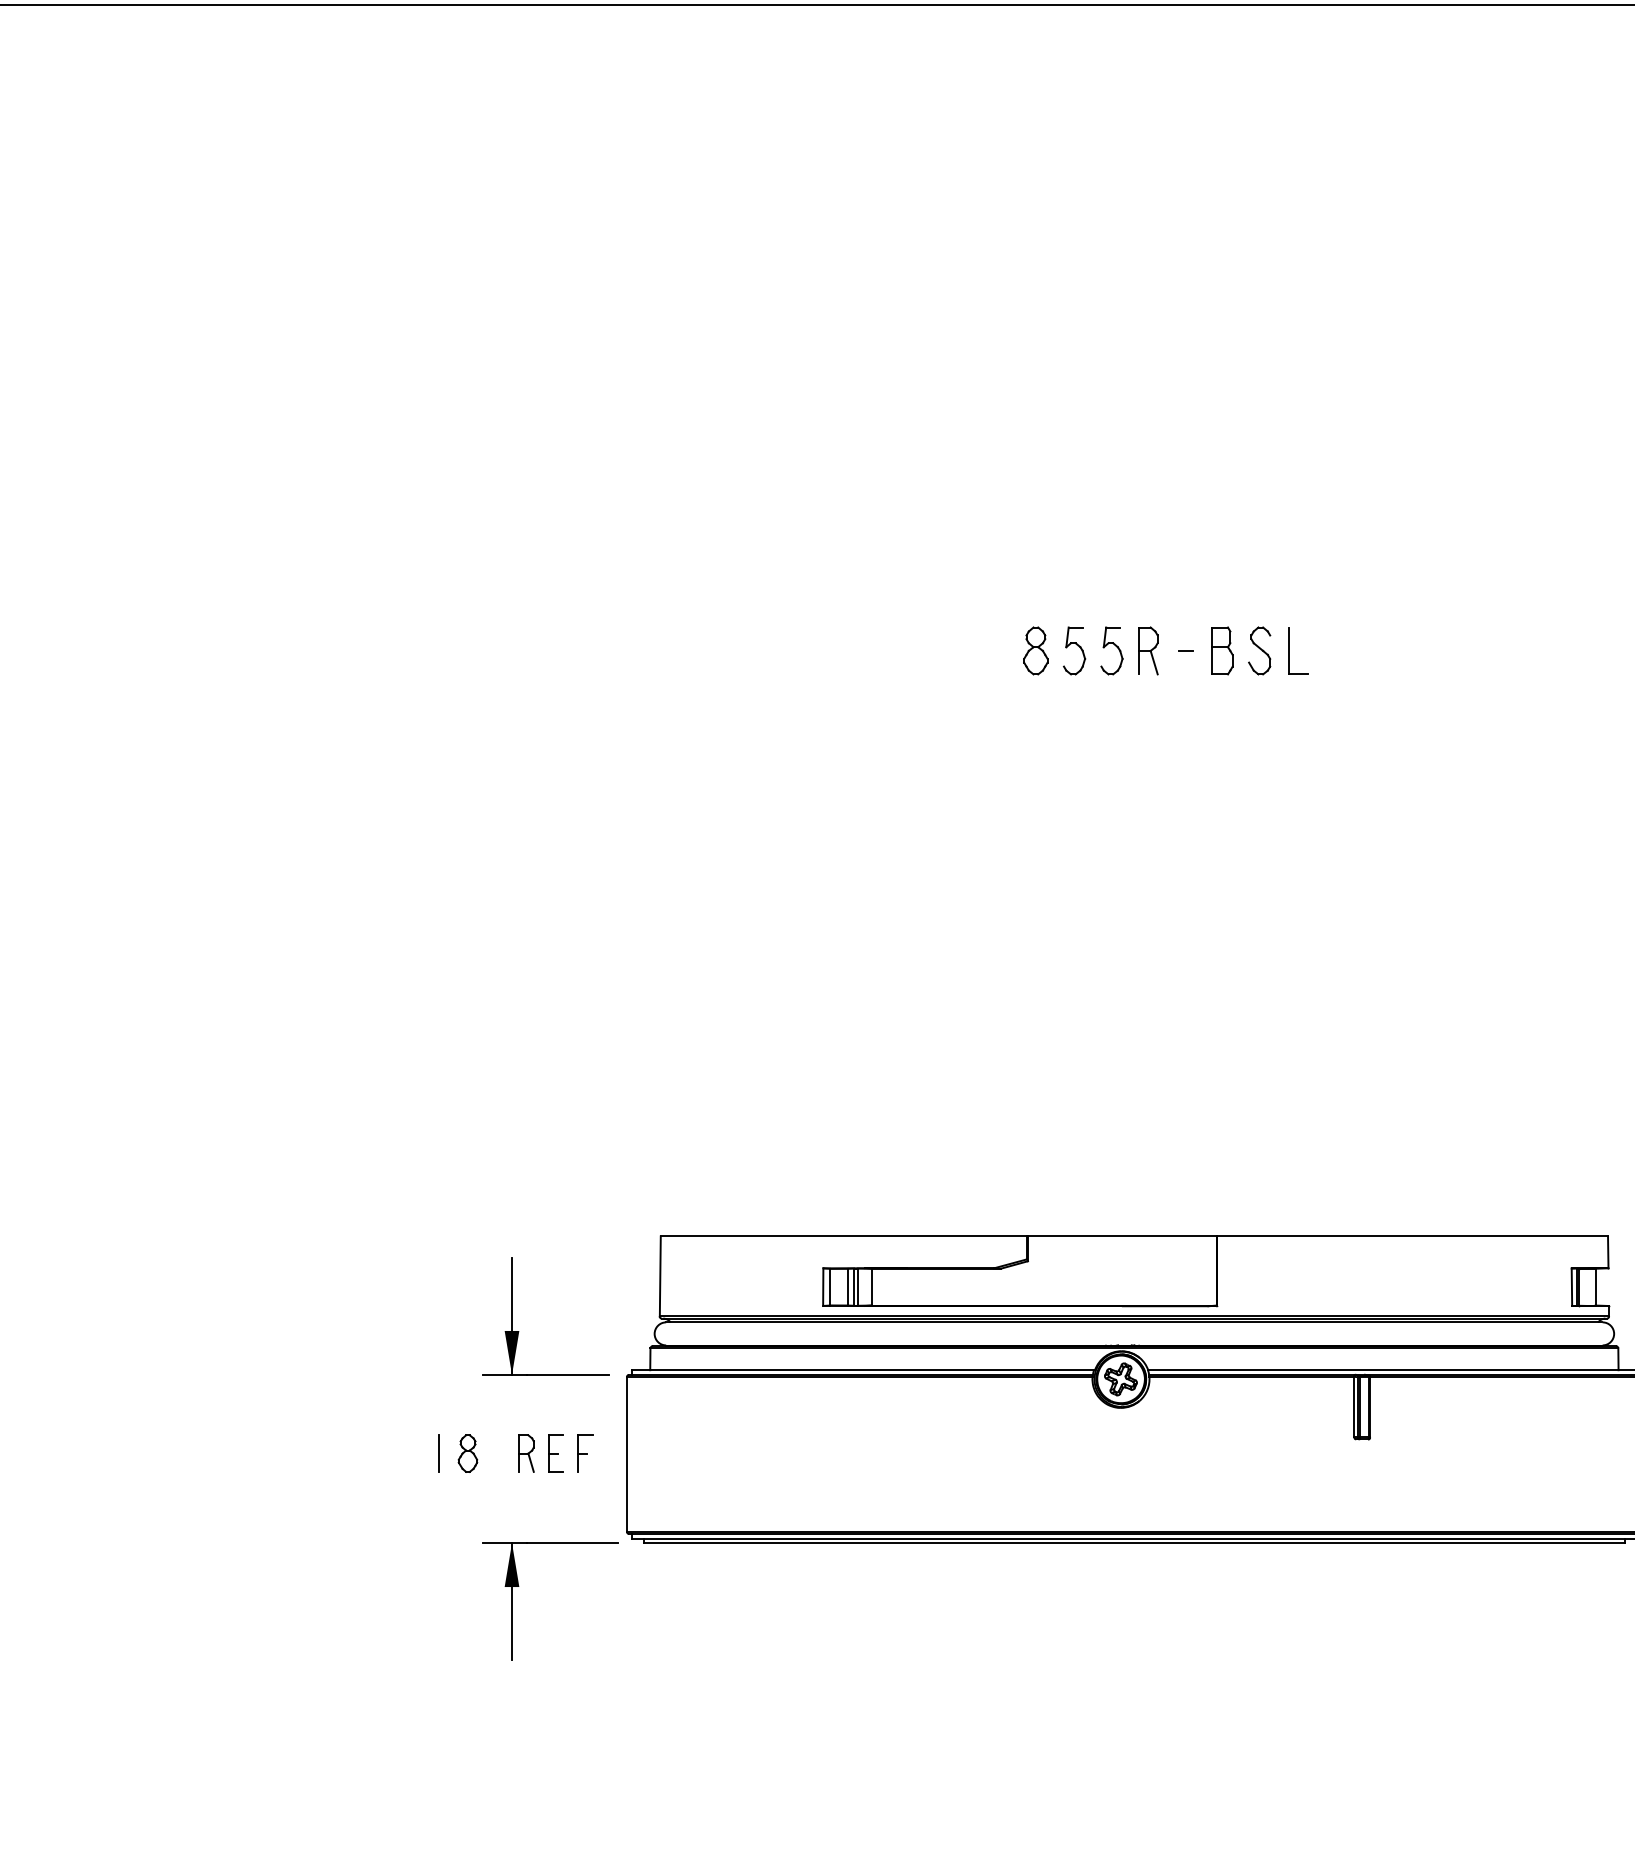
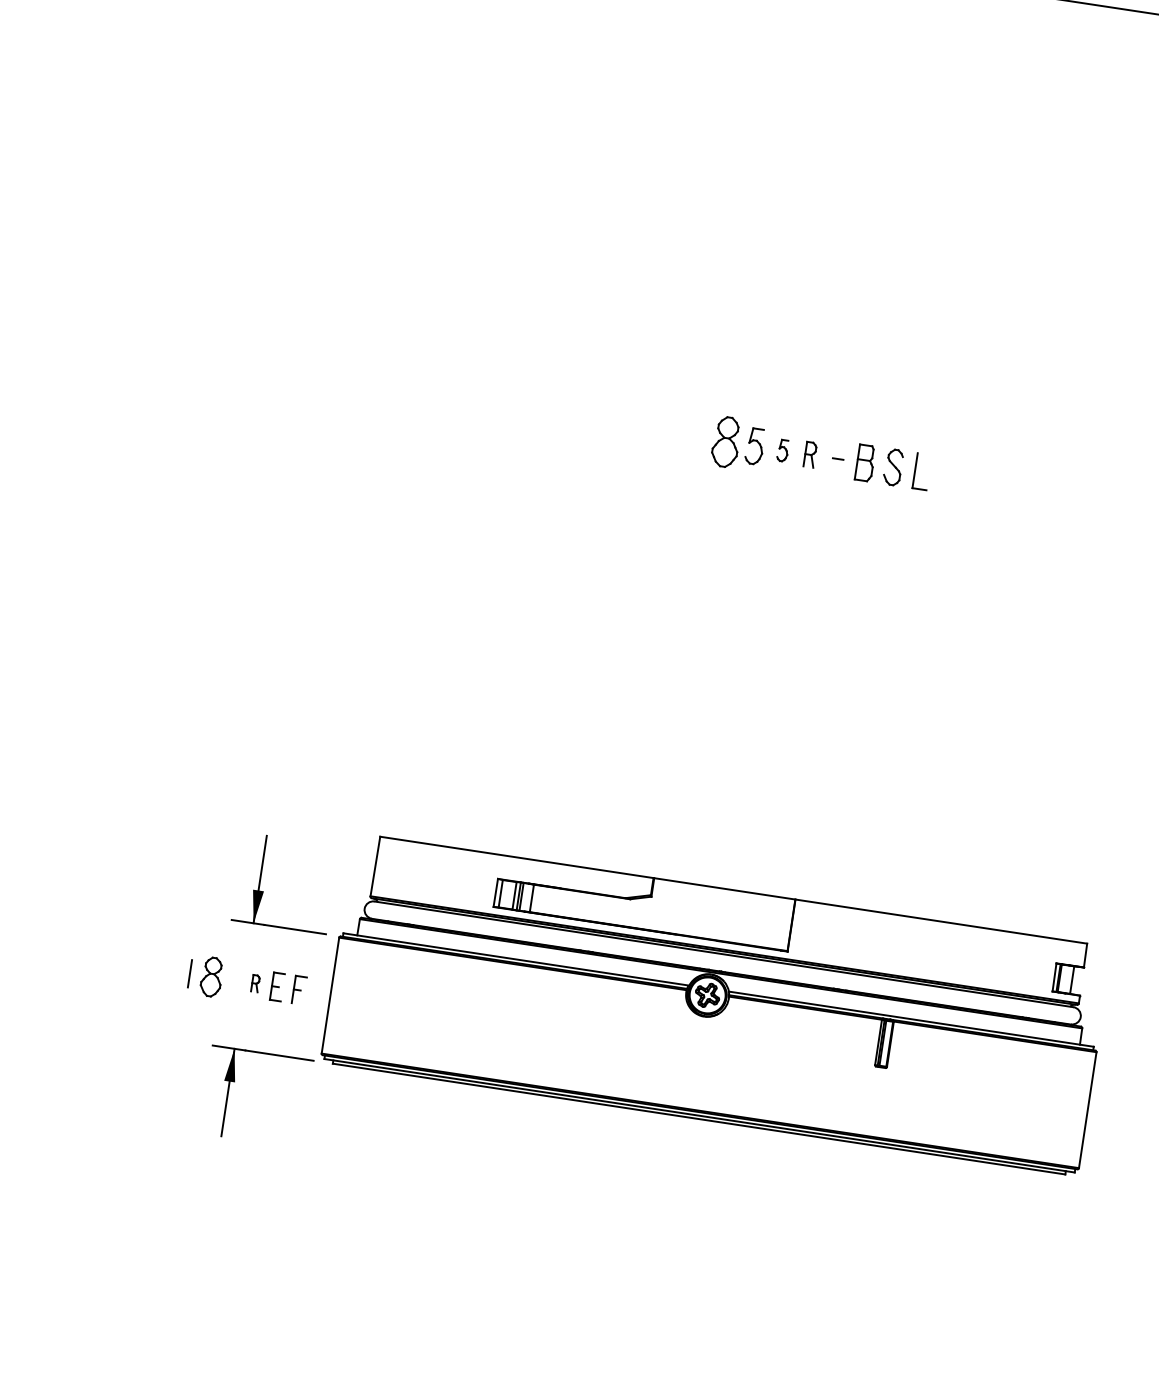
part: (1035, 650) -> (726, 441), size x1.4
part: (1111, 650) -> (782, 450), size x0.6
part: (1148, 650) -> (810, 454), size x0.7
part: (467, 1453) -> (211, 976), size x1.4
part: (526, 1453) -> (255, 983), size x0.6

